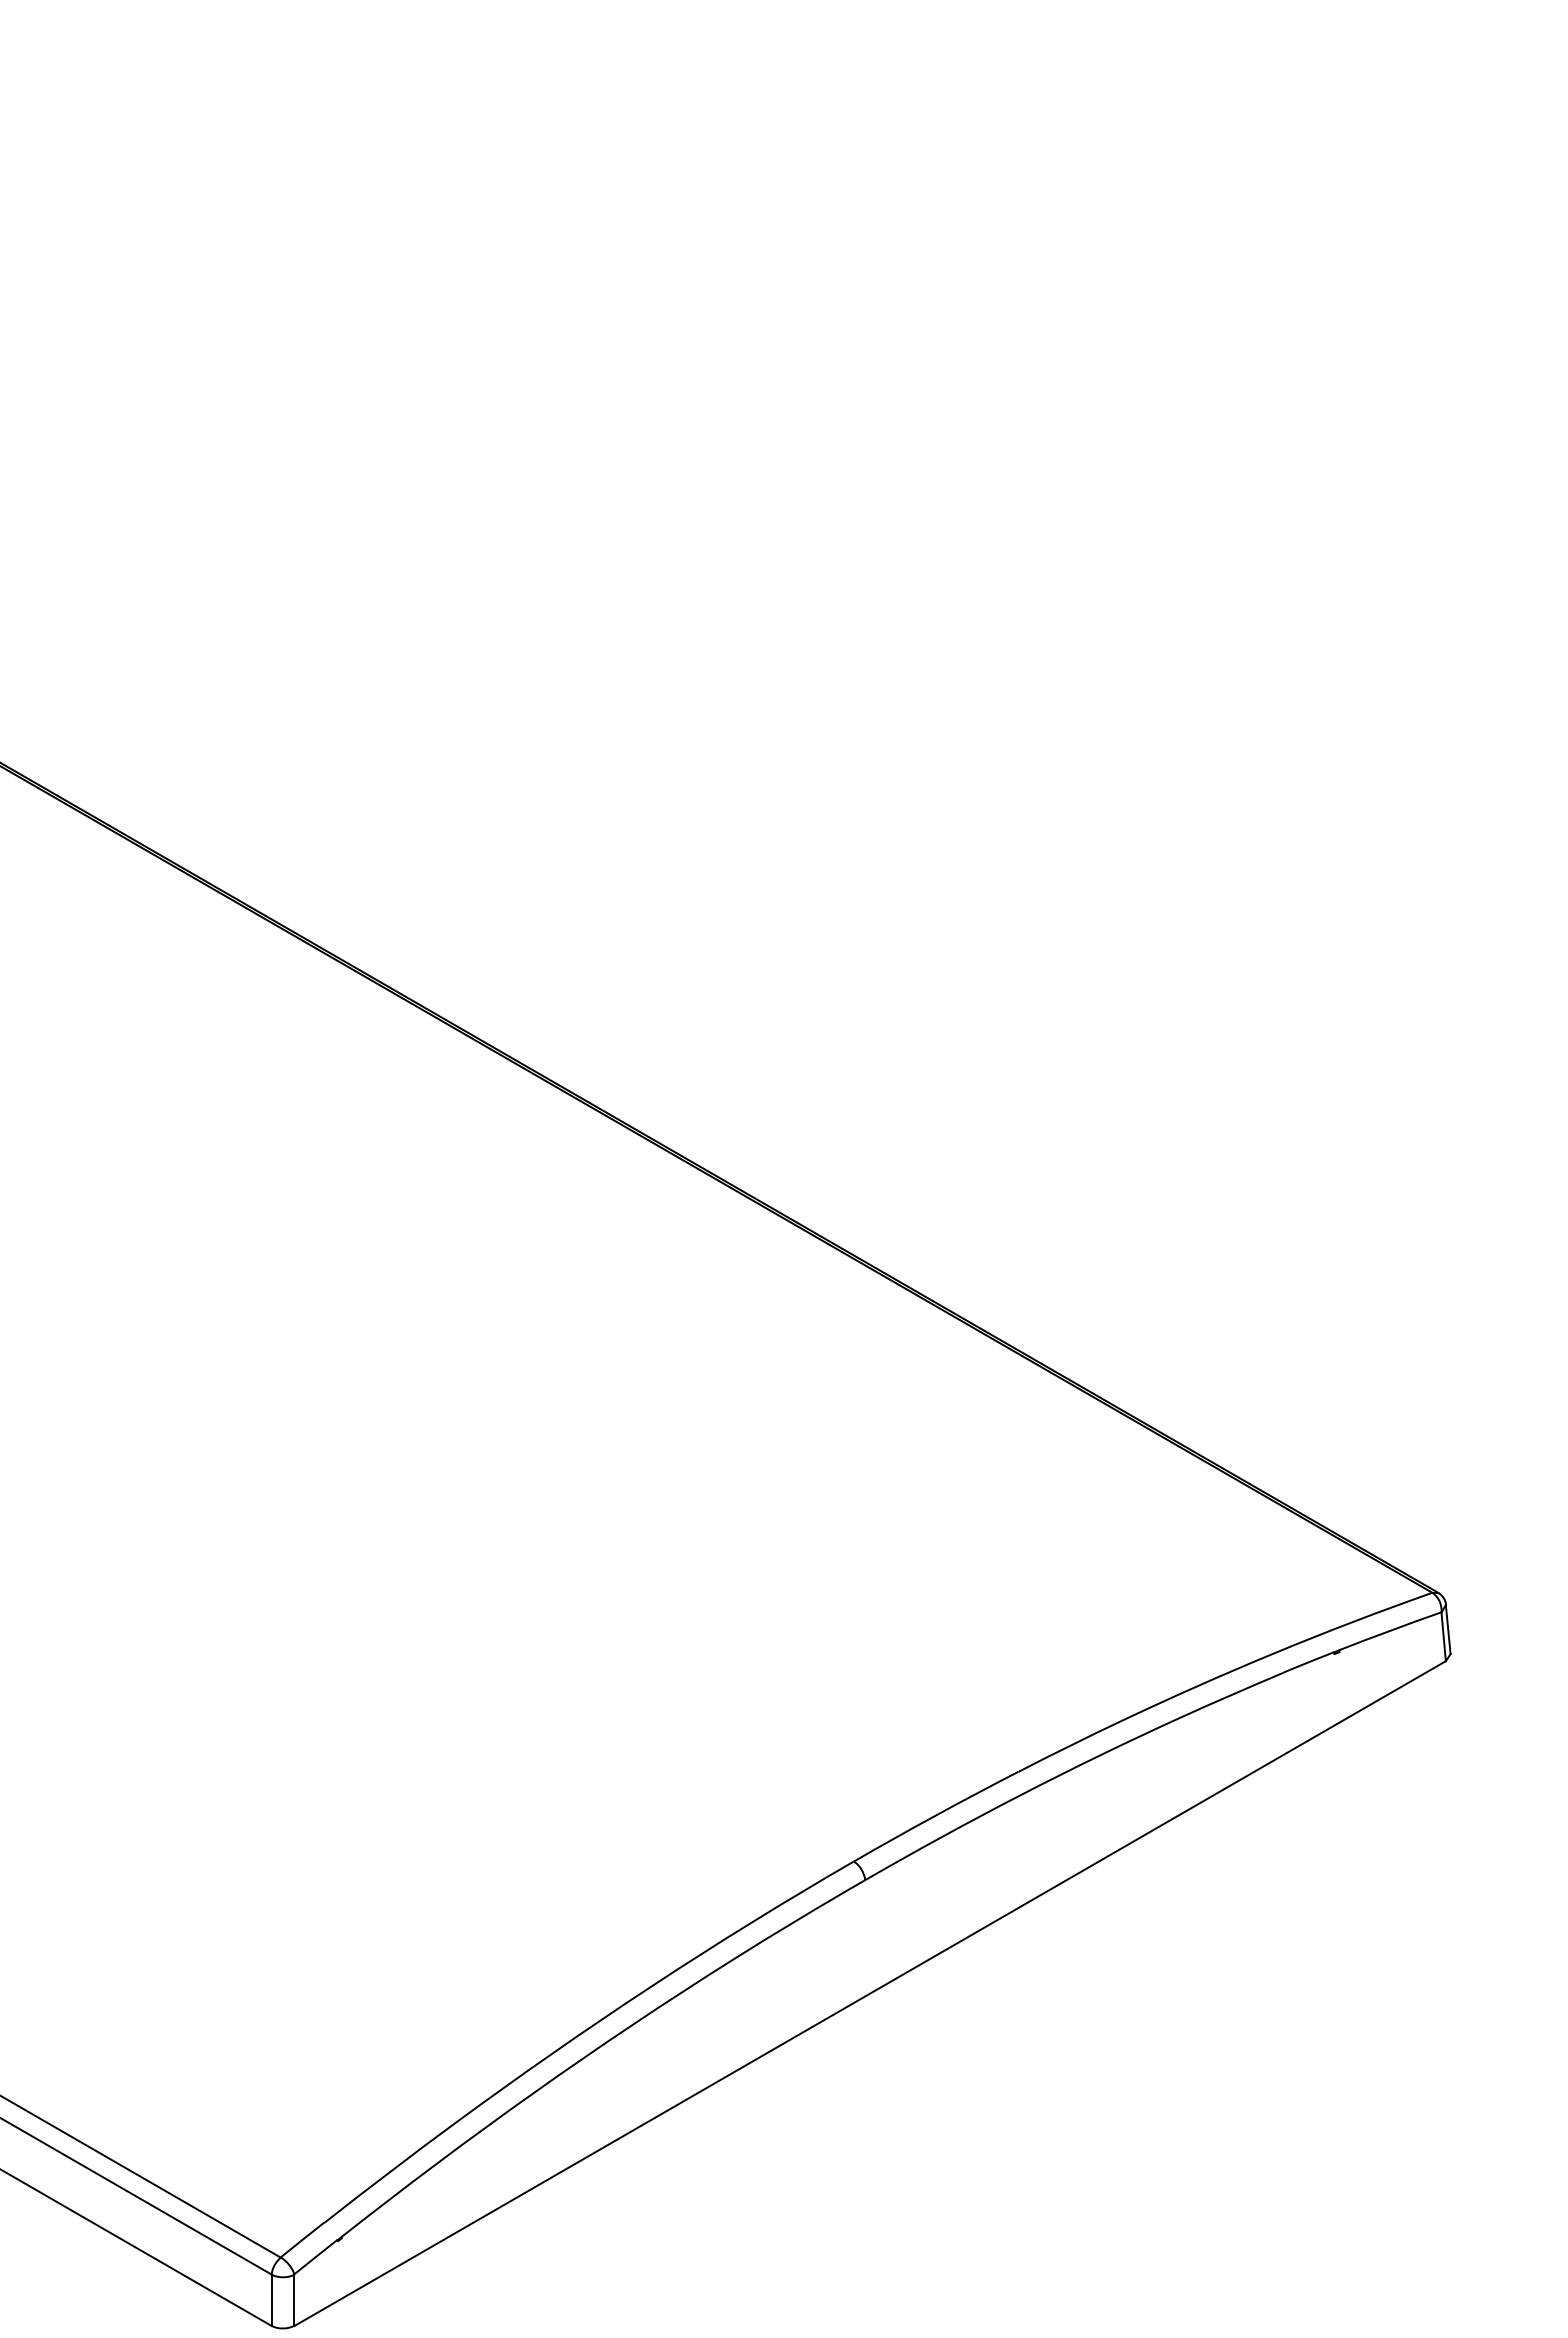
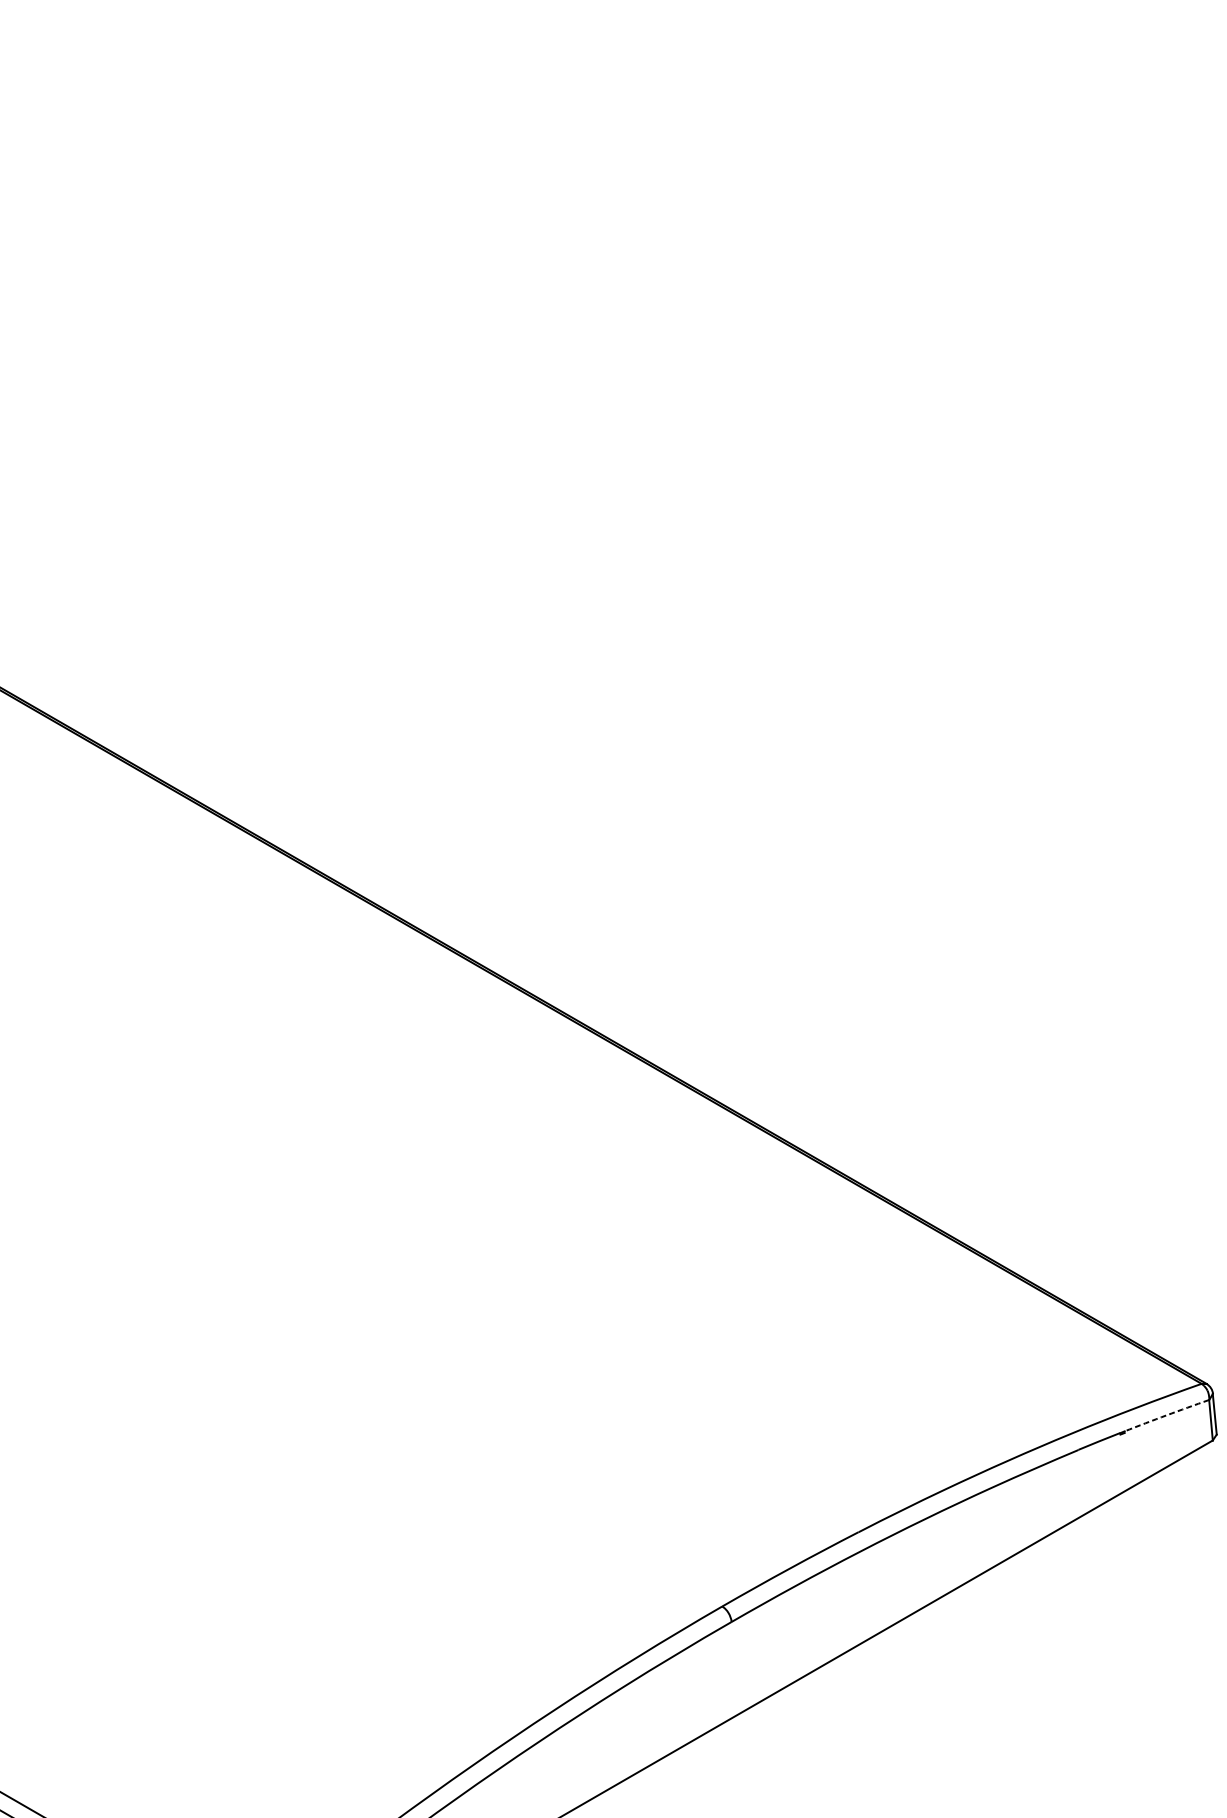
arc: (1390, 1630) -> (1166, 1415), solid -> dashed

